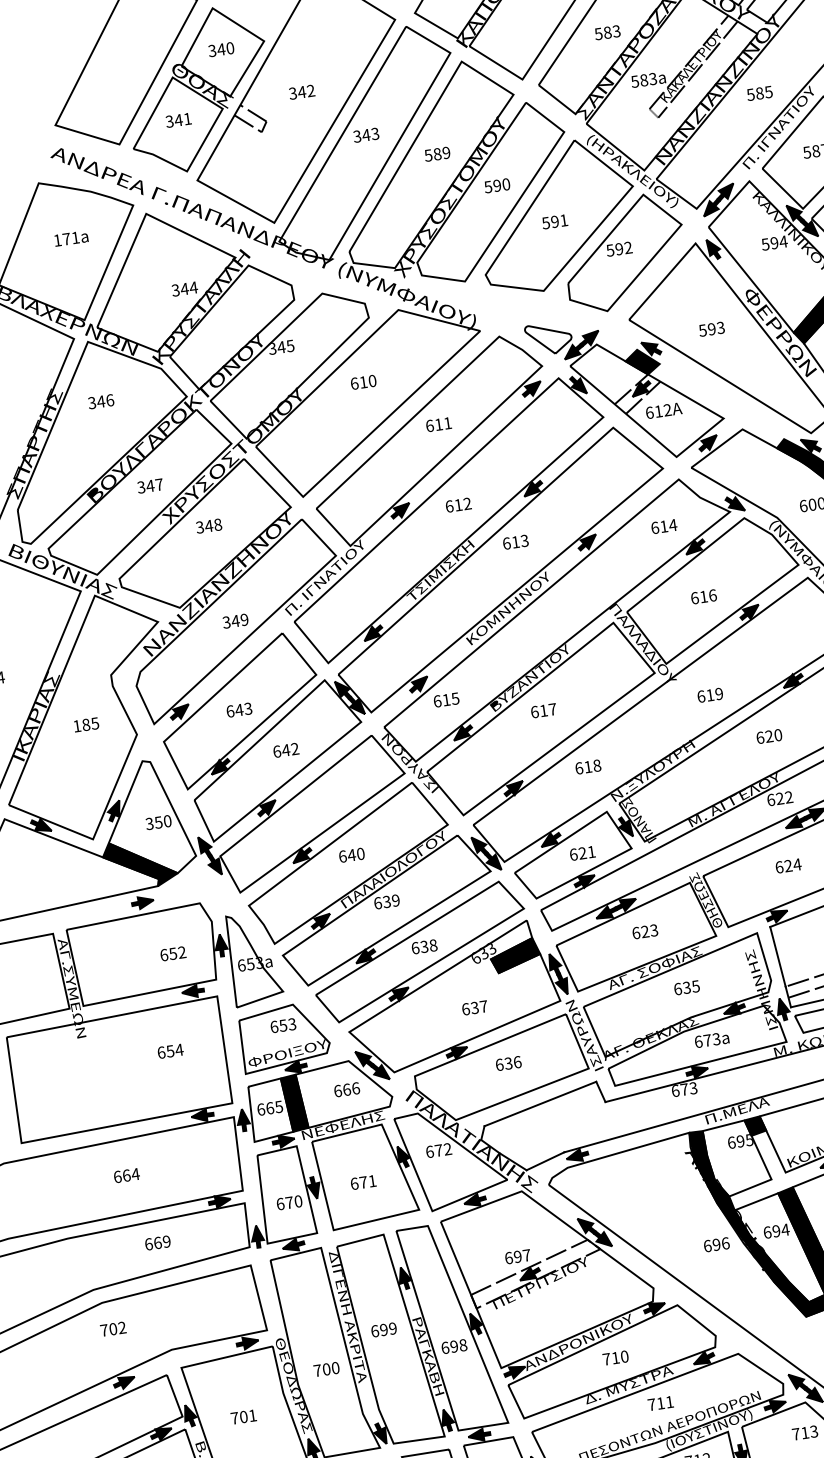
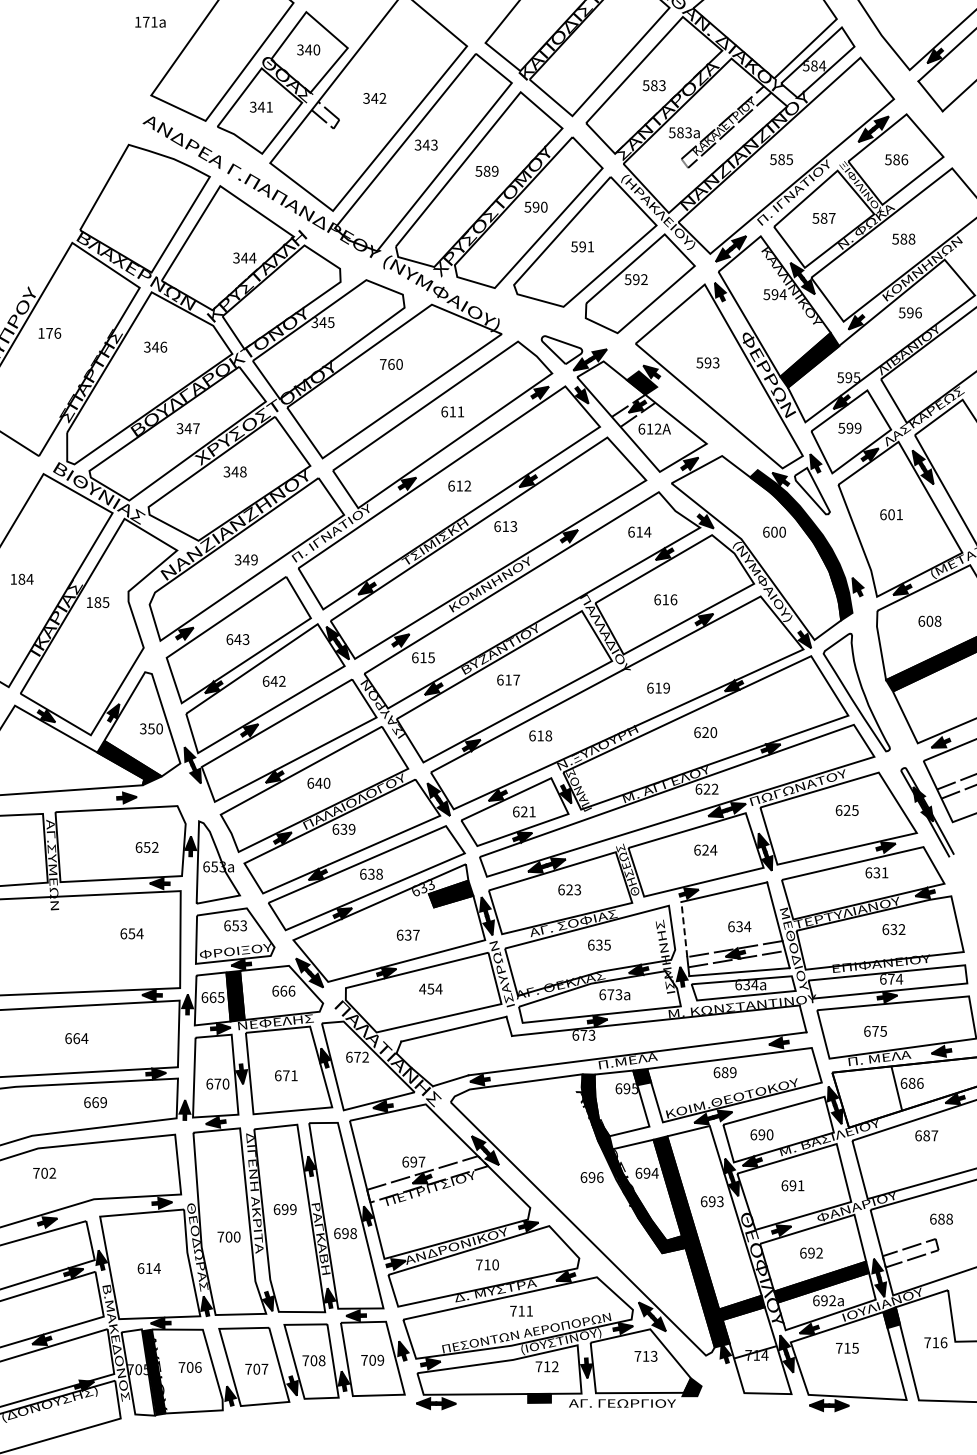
text: (71, 237) -> (150, 21), moved
text: (359, 383) -> (387, 364), 610 -> 760
text: (86, 724) -> (98, 602), moved
line: (778, 956) -> (684, 929), solid -> dashed
text: (508, 1062) -> (430, 988), 636 -> 454
text: (243, 1417) -> (148, 1268), 701 -> 614

